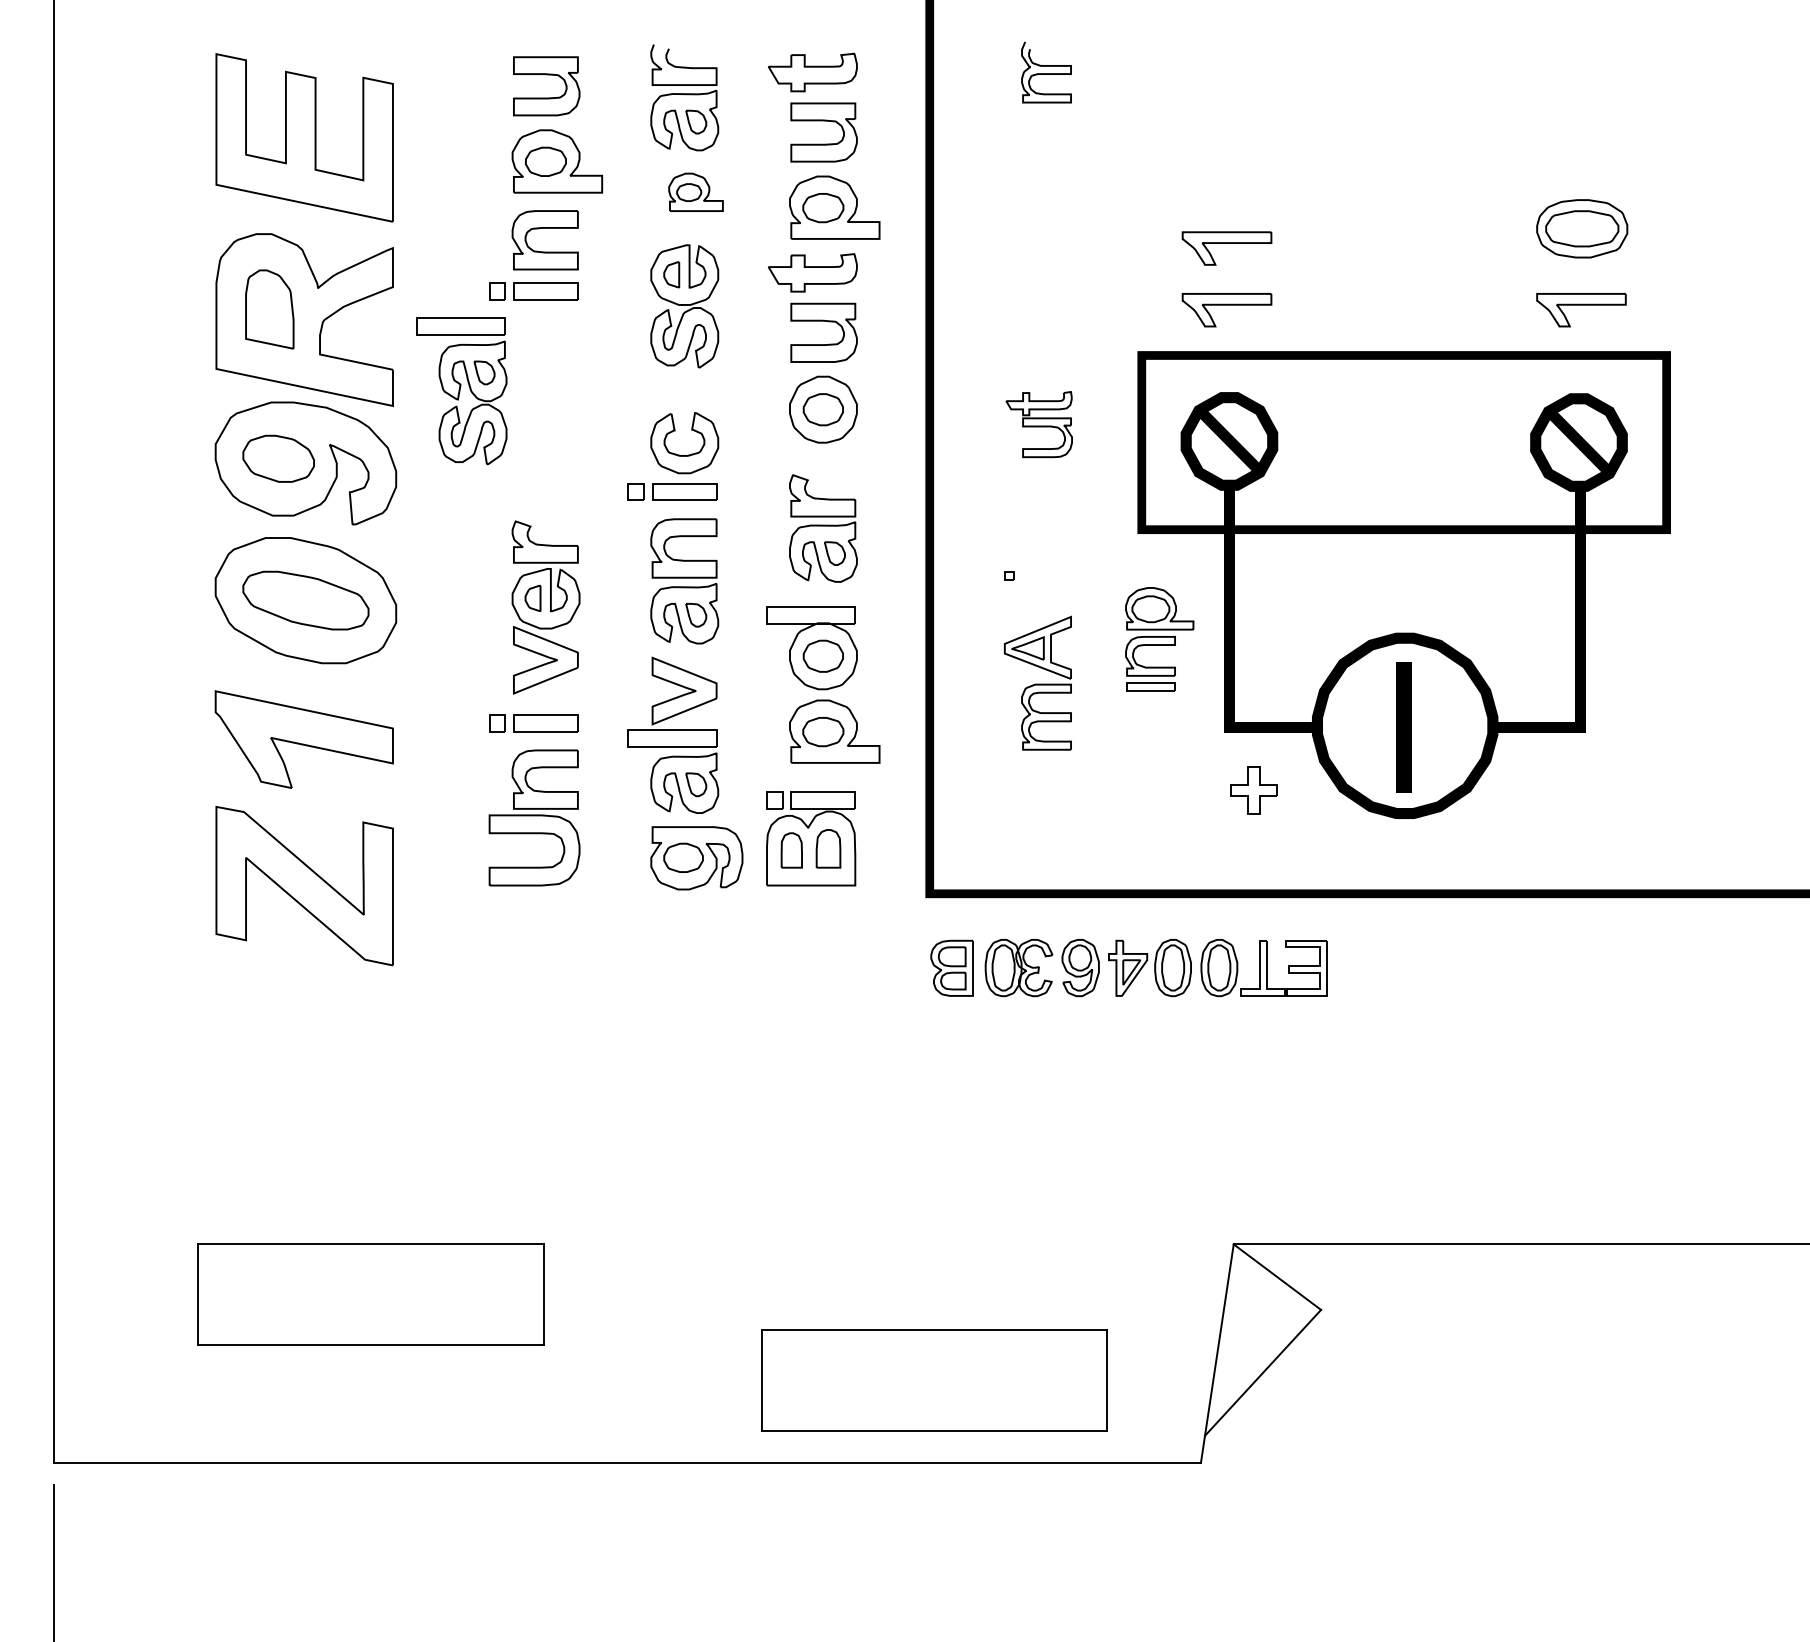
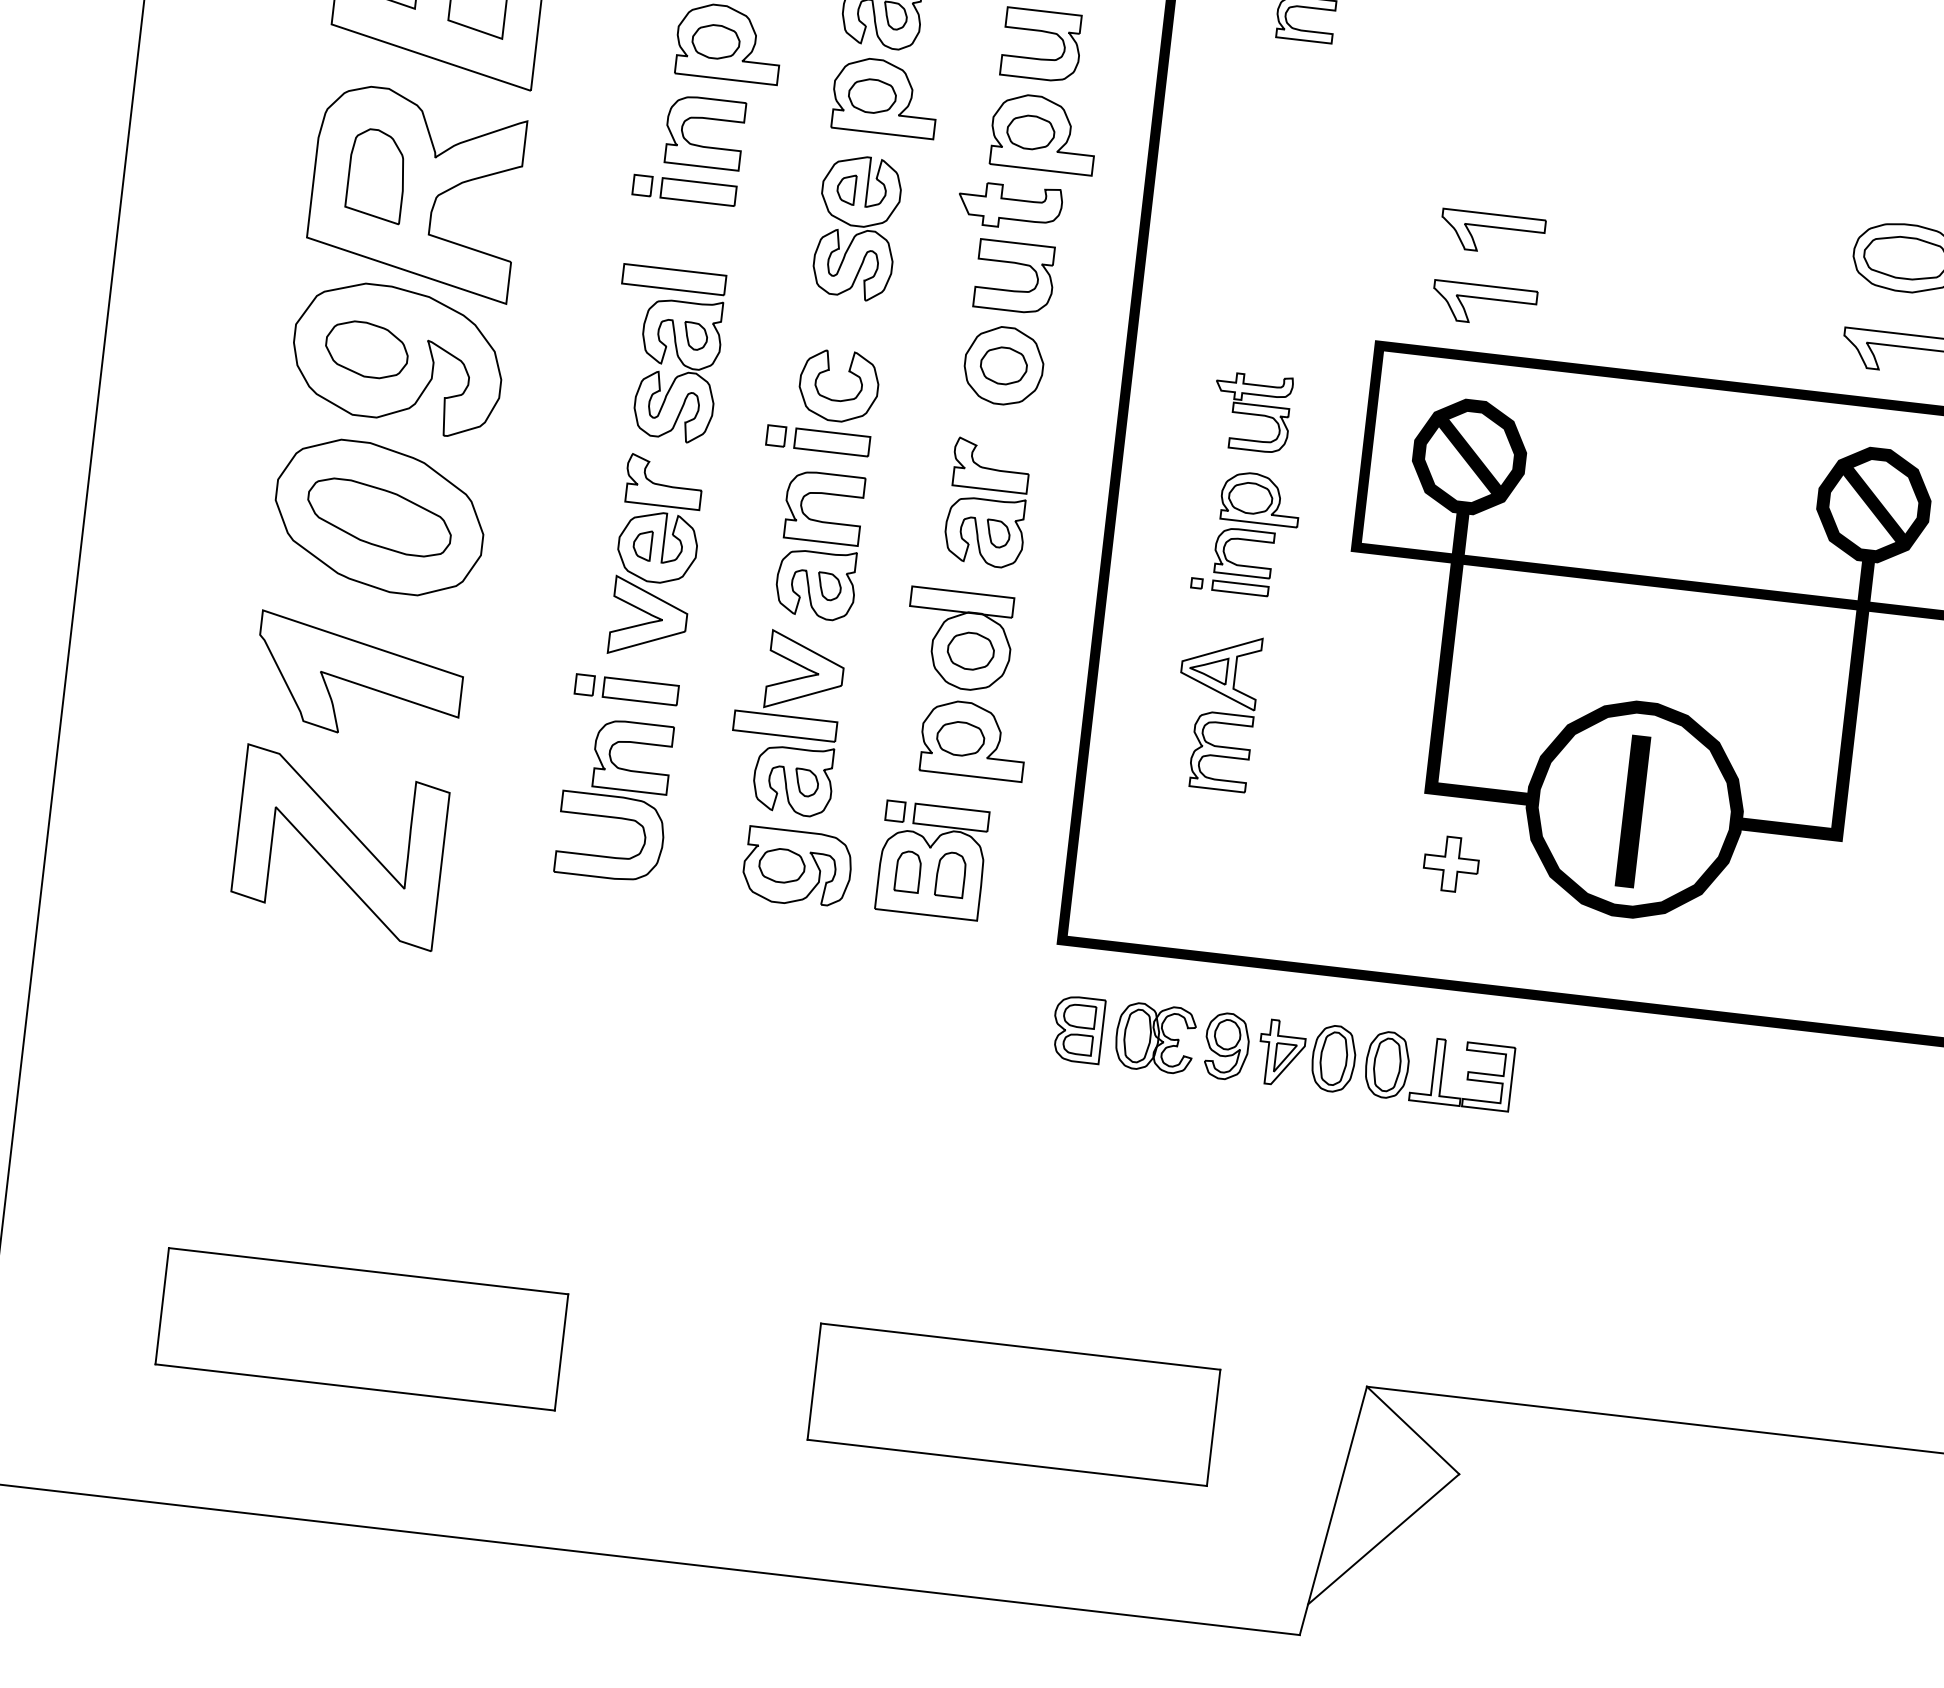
part: (695, 192) -> (884, 97), size x1.67
part: (461, 391) -> (666, 354), moved
part: (1159, 639) -> (1256, 534), moved
part: (934, 1380) -> (1013, 1404), moved

